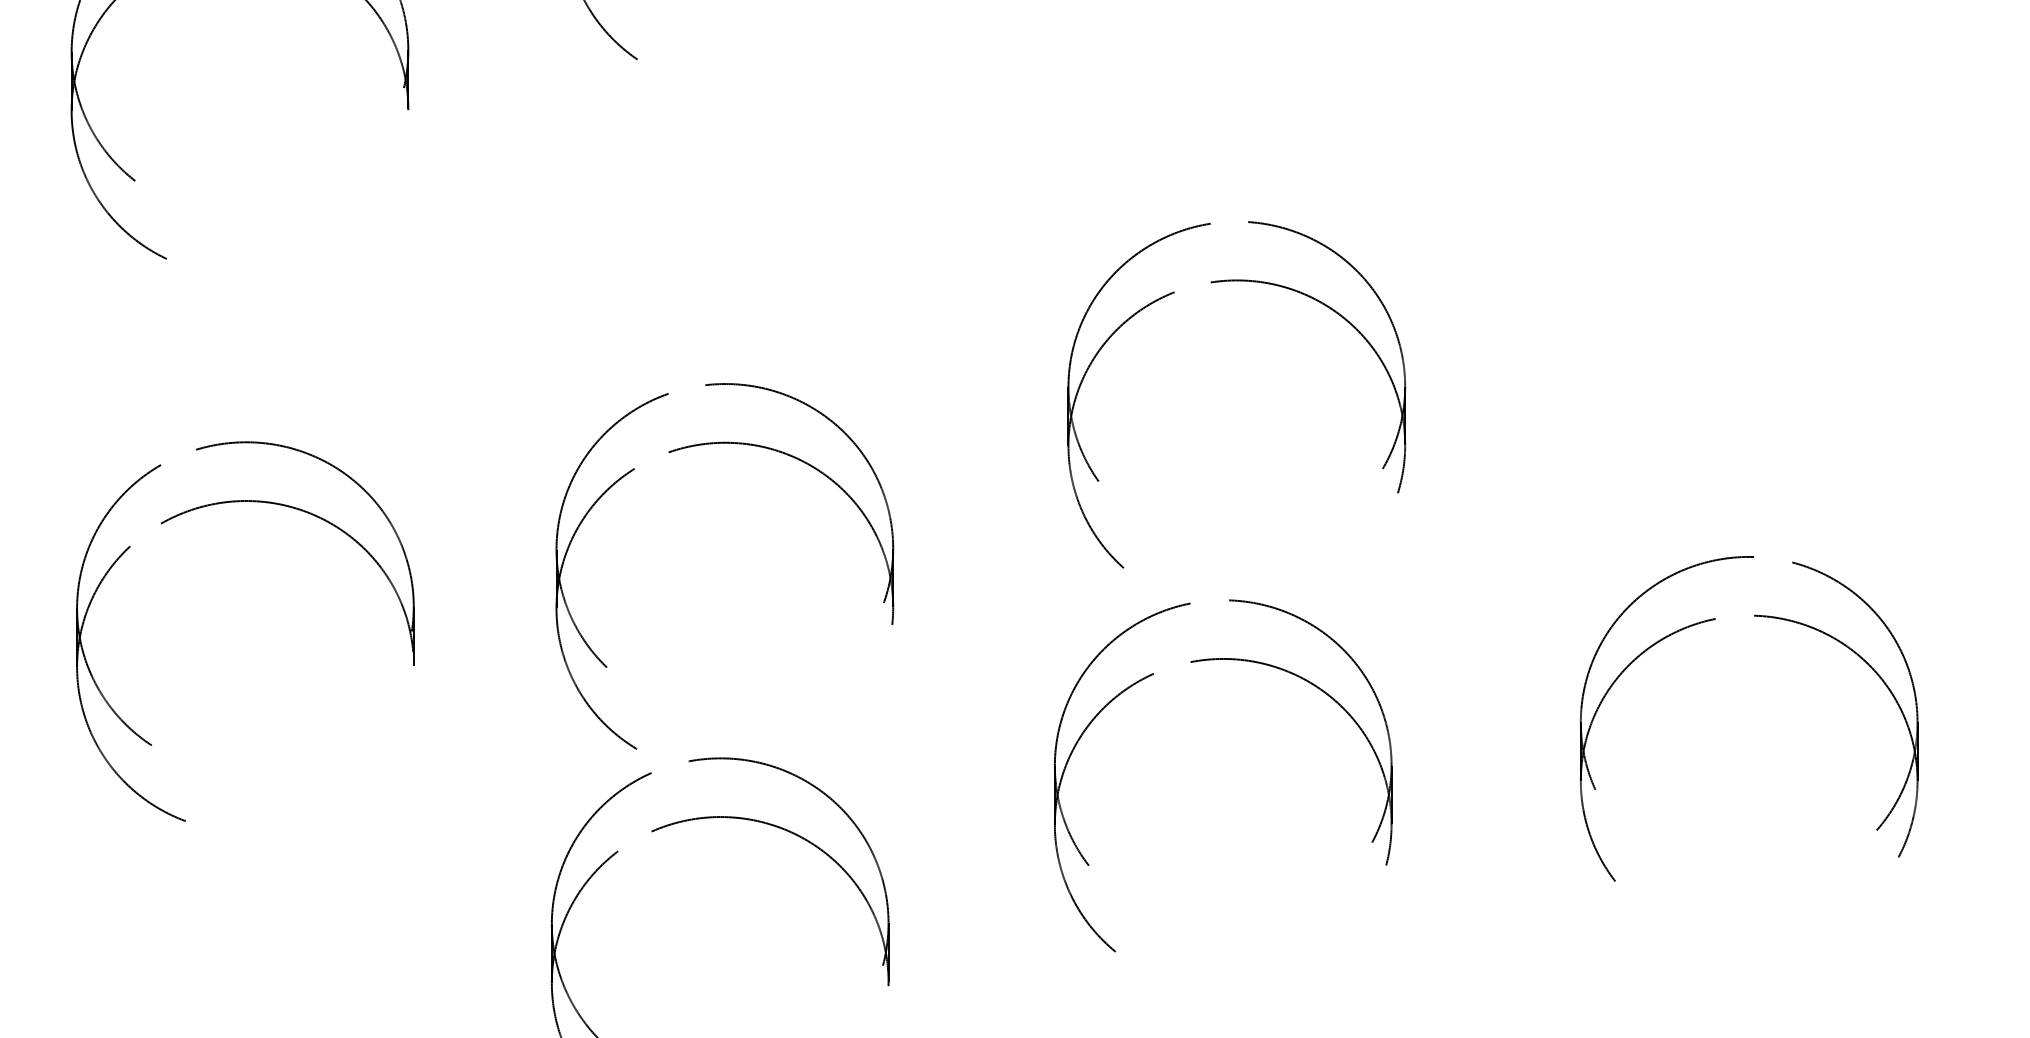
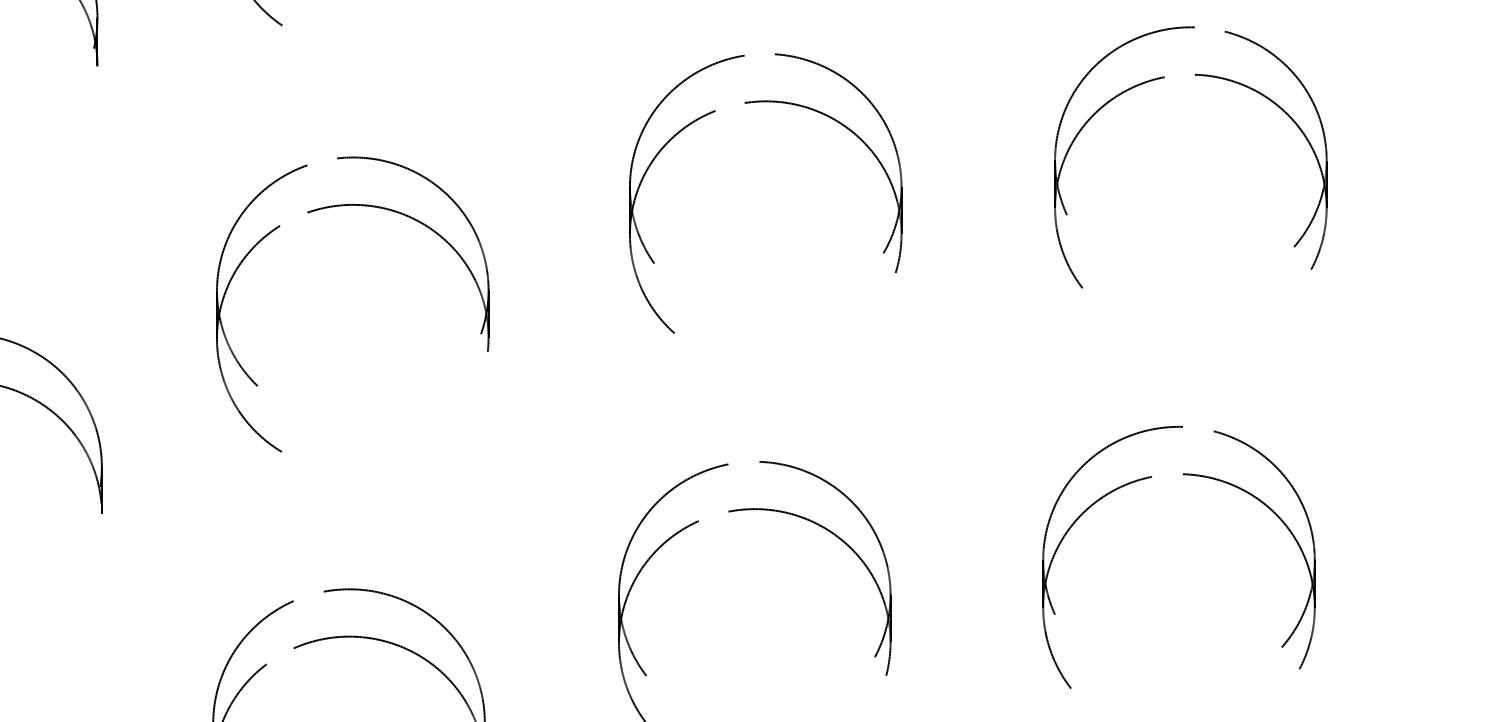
part: (1769, 121) -> (1195, 75), added
part: (1236, 281) -> (765, 102), moved
part: (713, 444) -> (343, 206), moved

